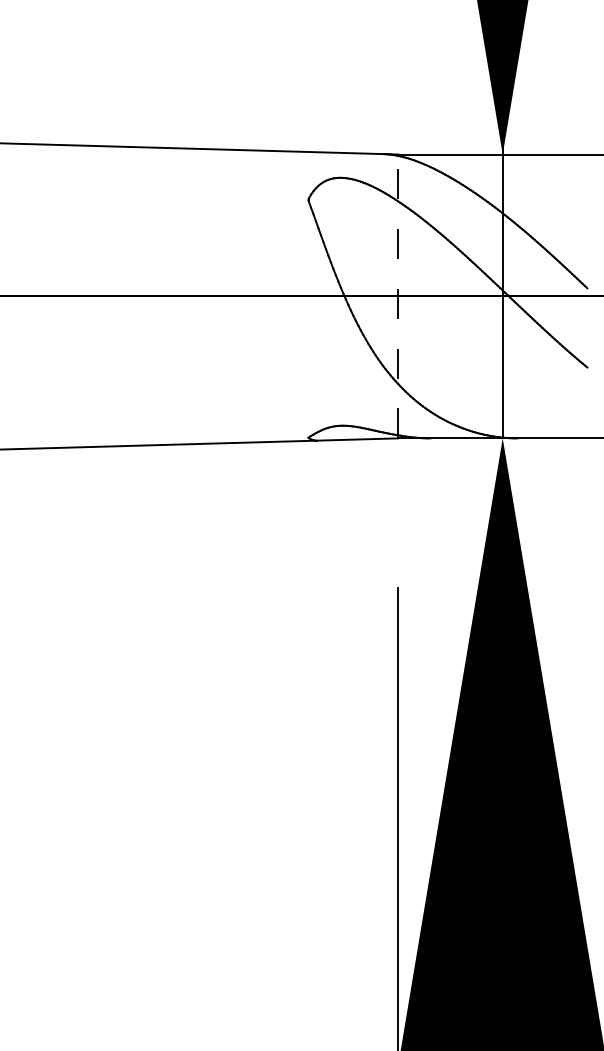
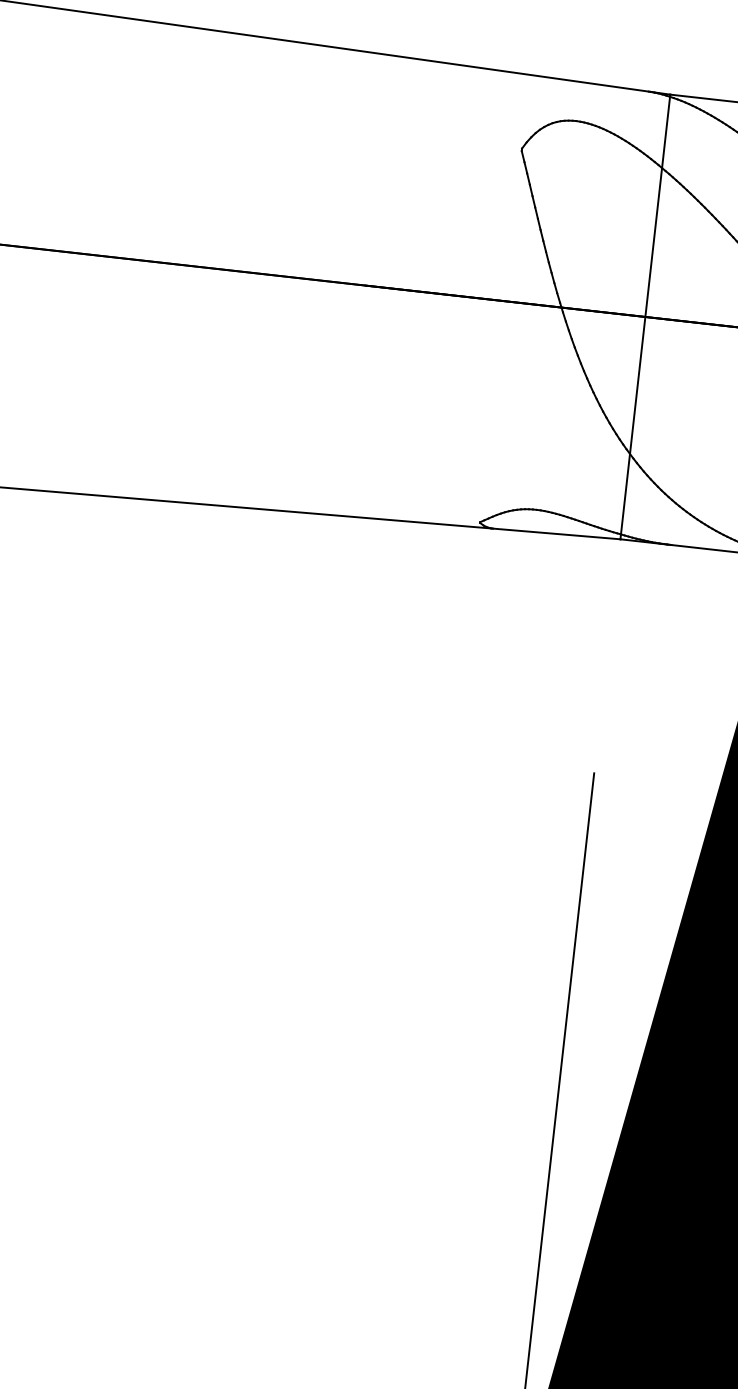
line: (398, 296) -> (645, 317), dashed -> solid

